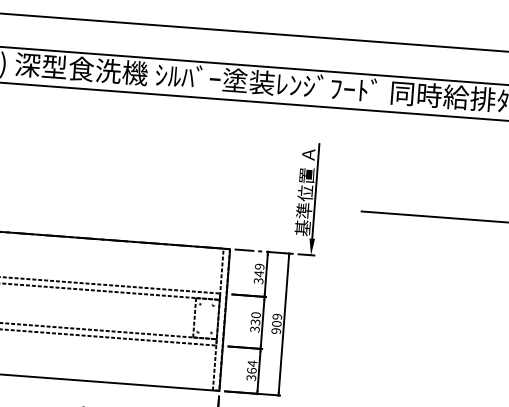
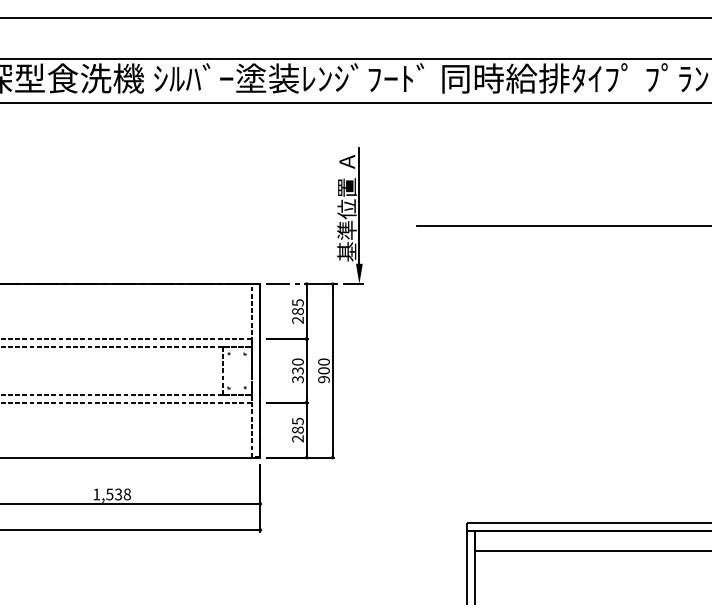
text: (258, 273) -> (297, 311), 349 -> 285
text: (276, 316) -> (323, 361), 909 -> 900
text: (251, 370) -> (297, 429), 364 -> 285

